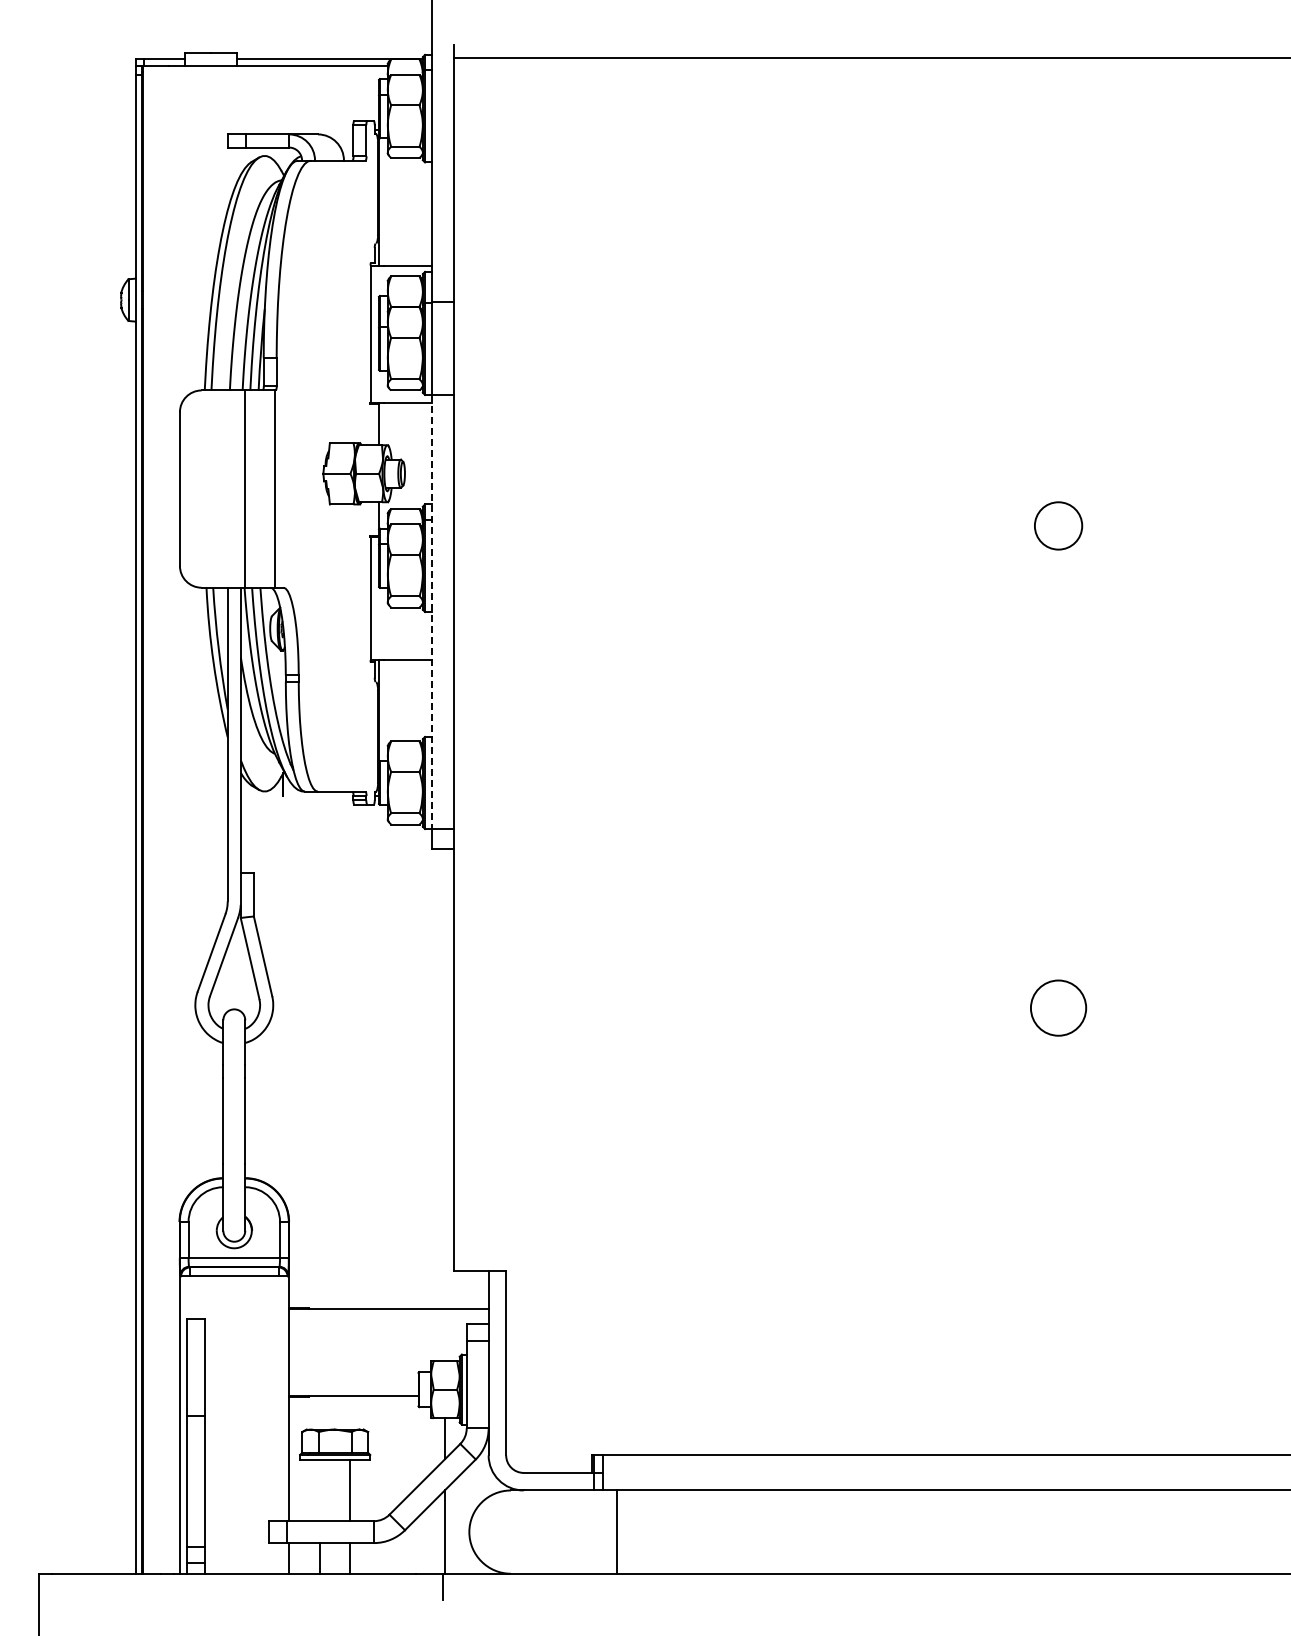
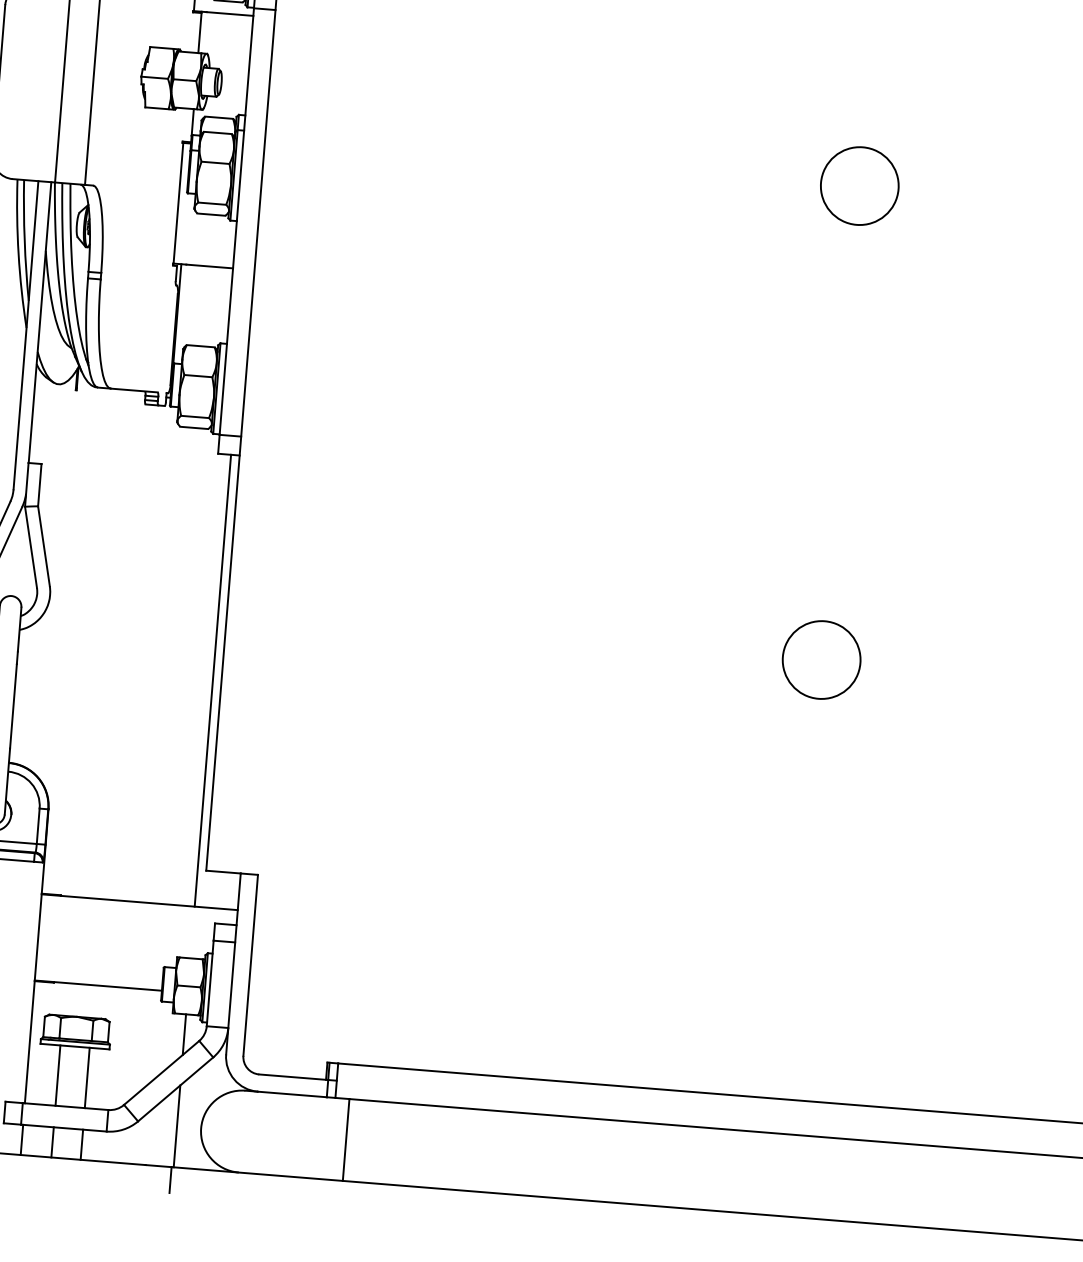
circle: (1058, 525) -> (859, 185), size x1.67
line: (431, 612) -> (236, 221), dashed -> solid
circle: (1058, 1007) -> (821, 659), size x1.43
line: (444, 1078) -> (212, 680), added
line: (320, 1490) -> (58, 1075), added

